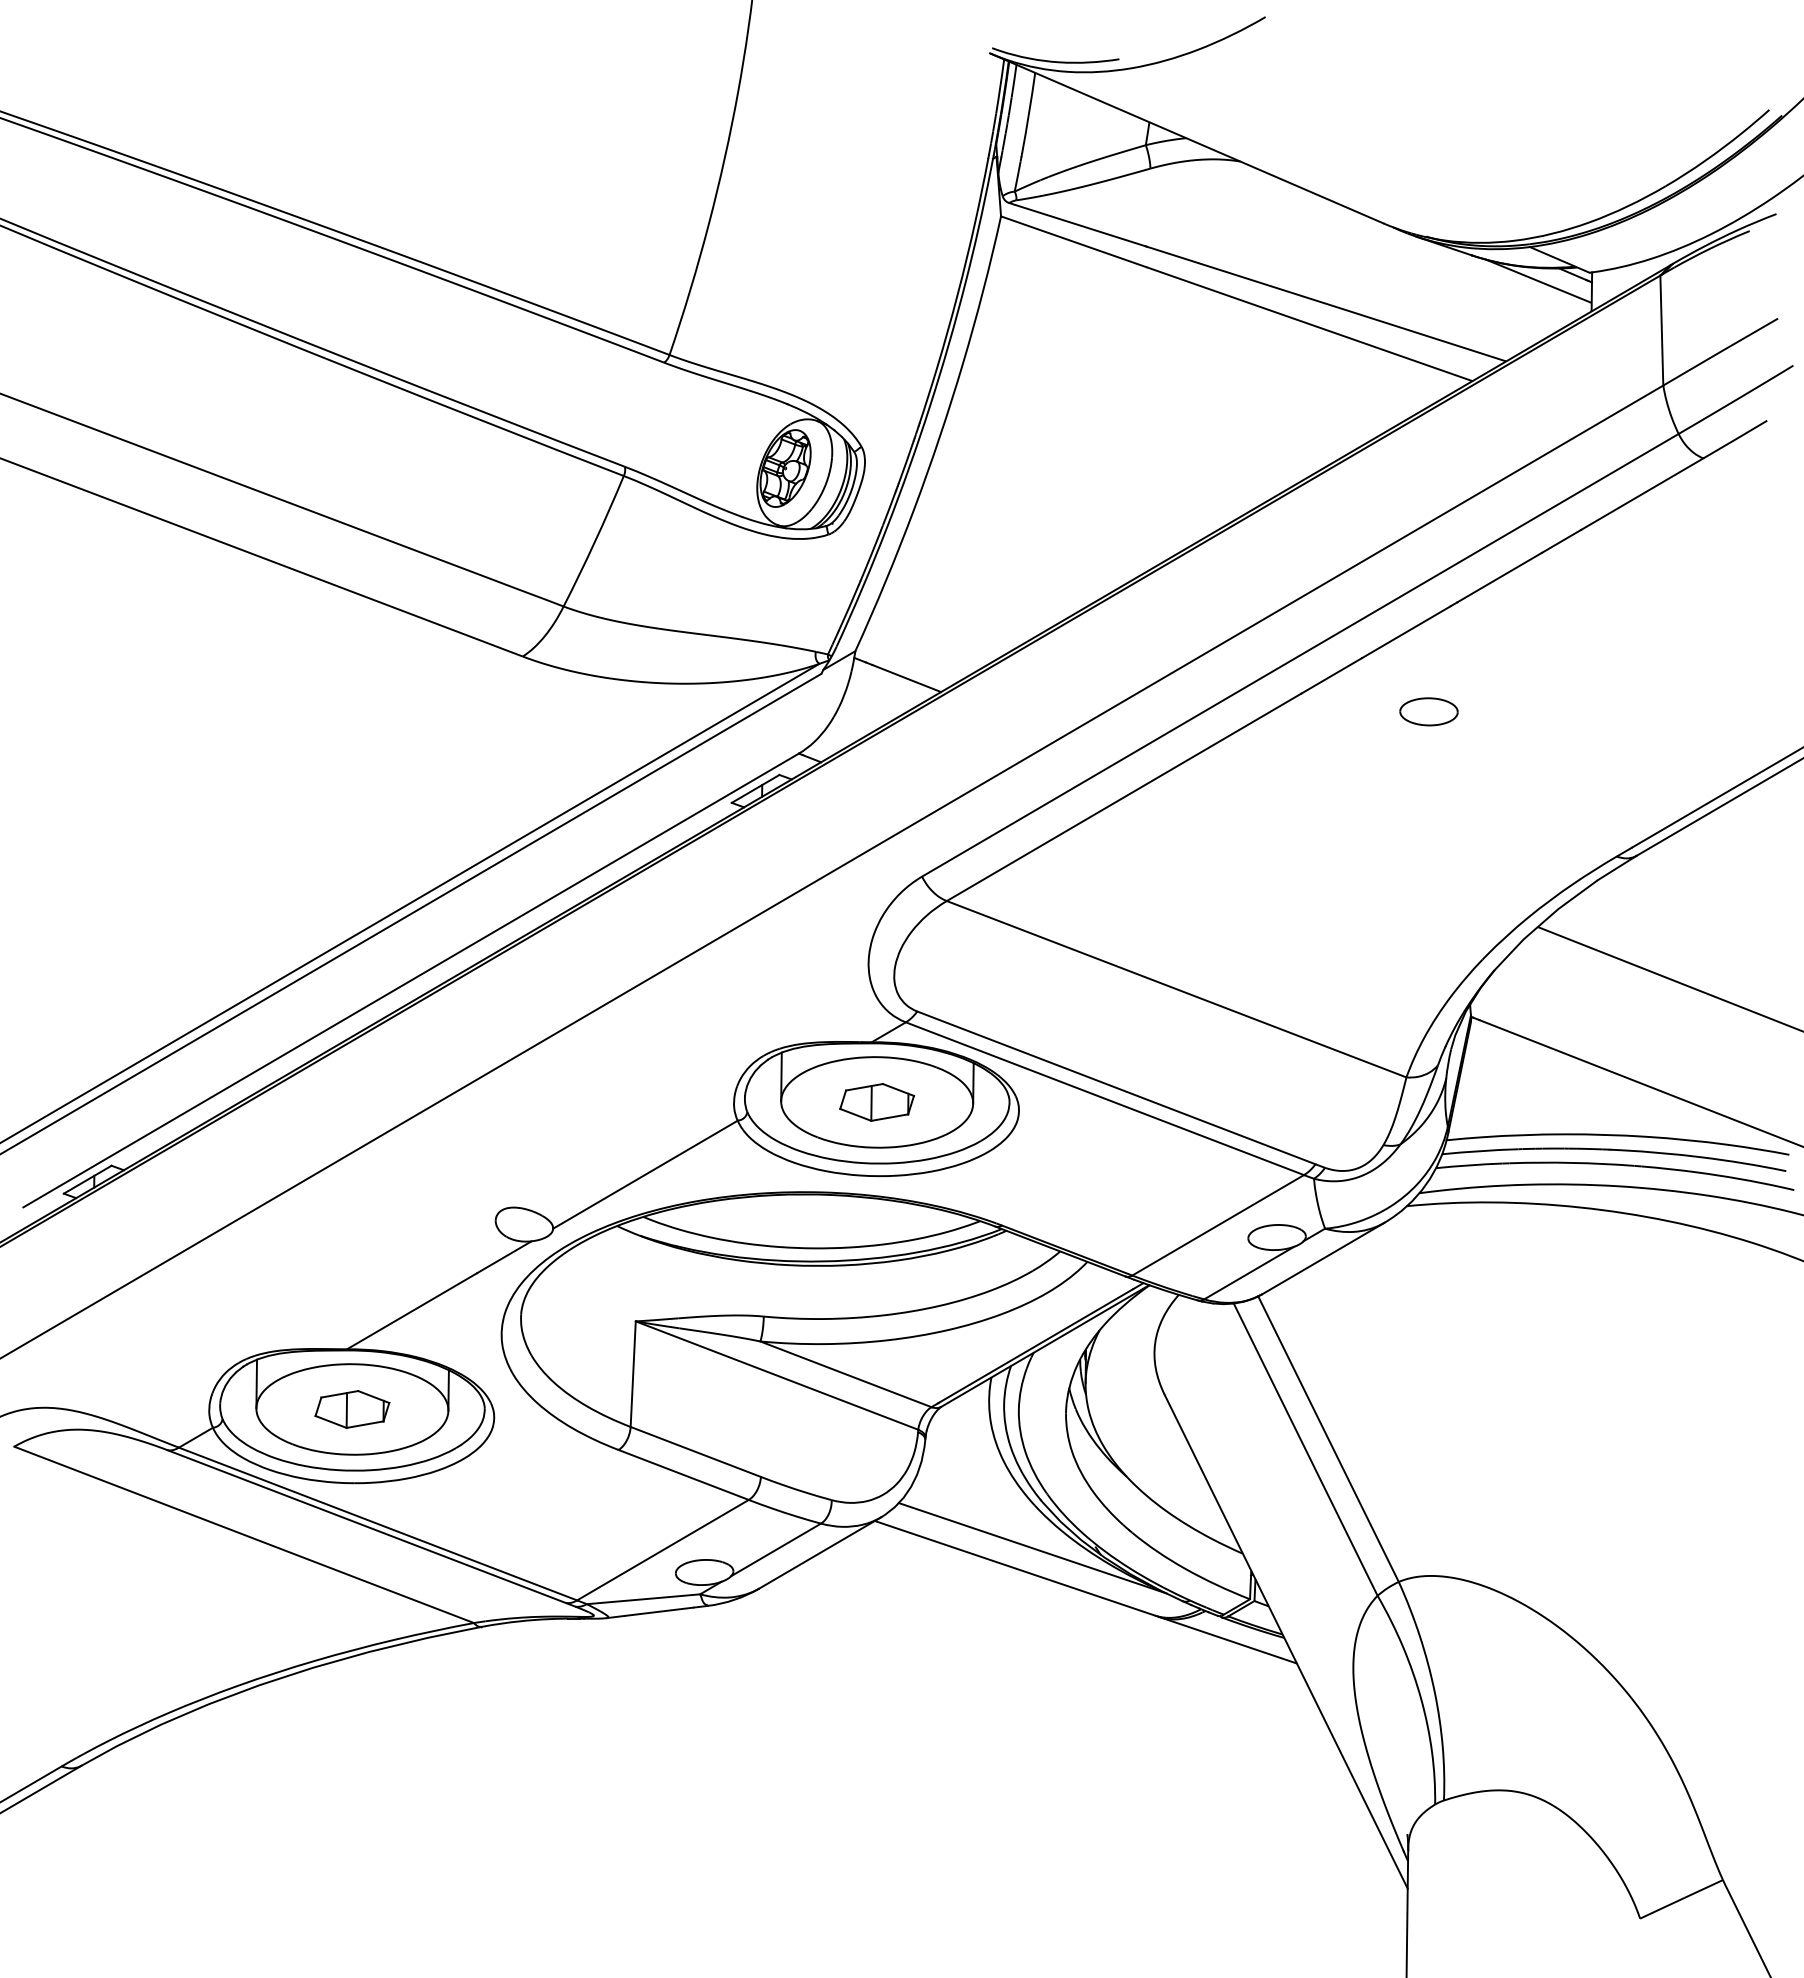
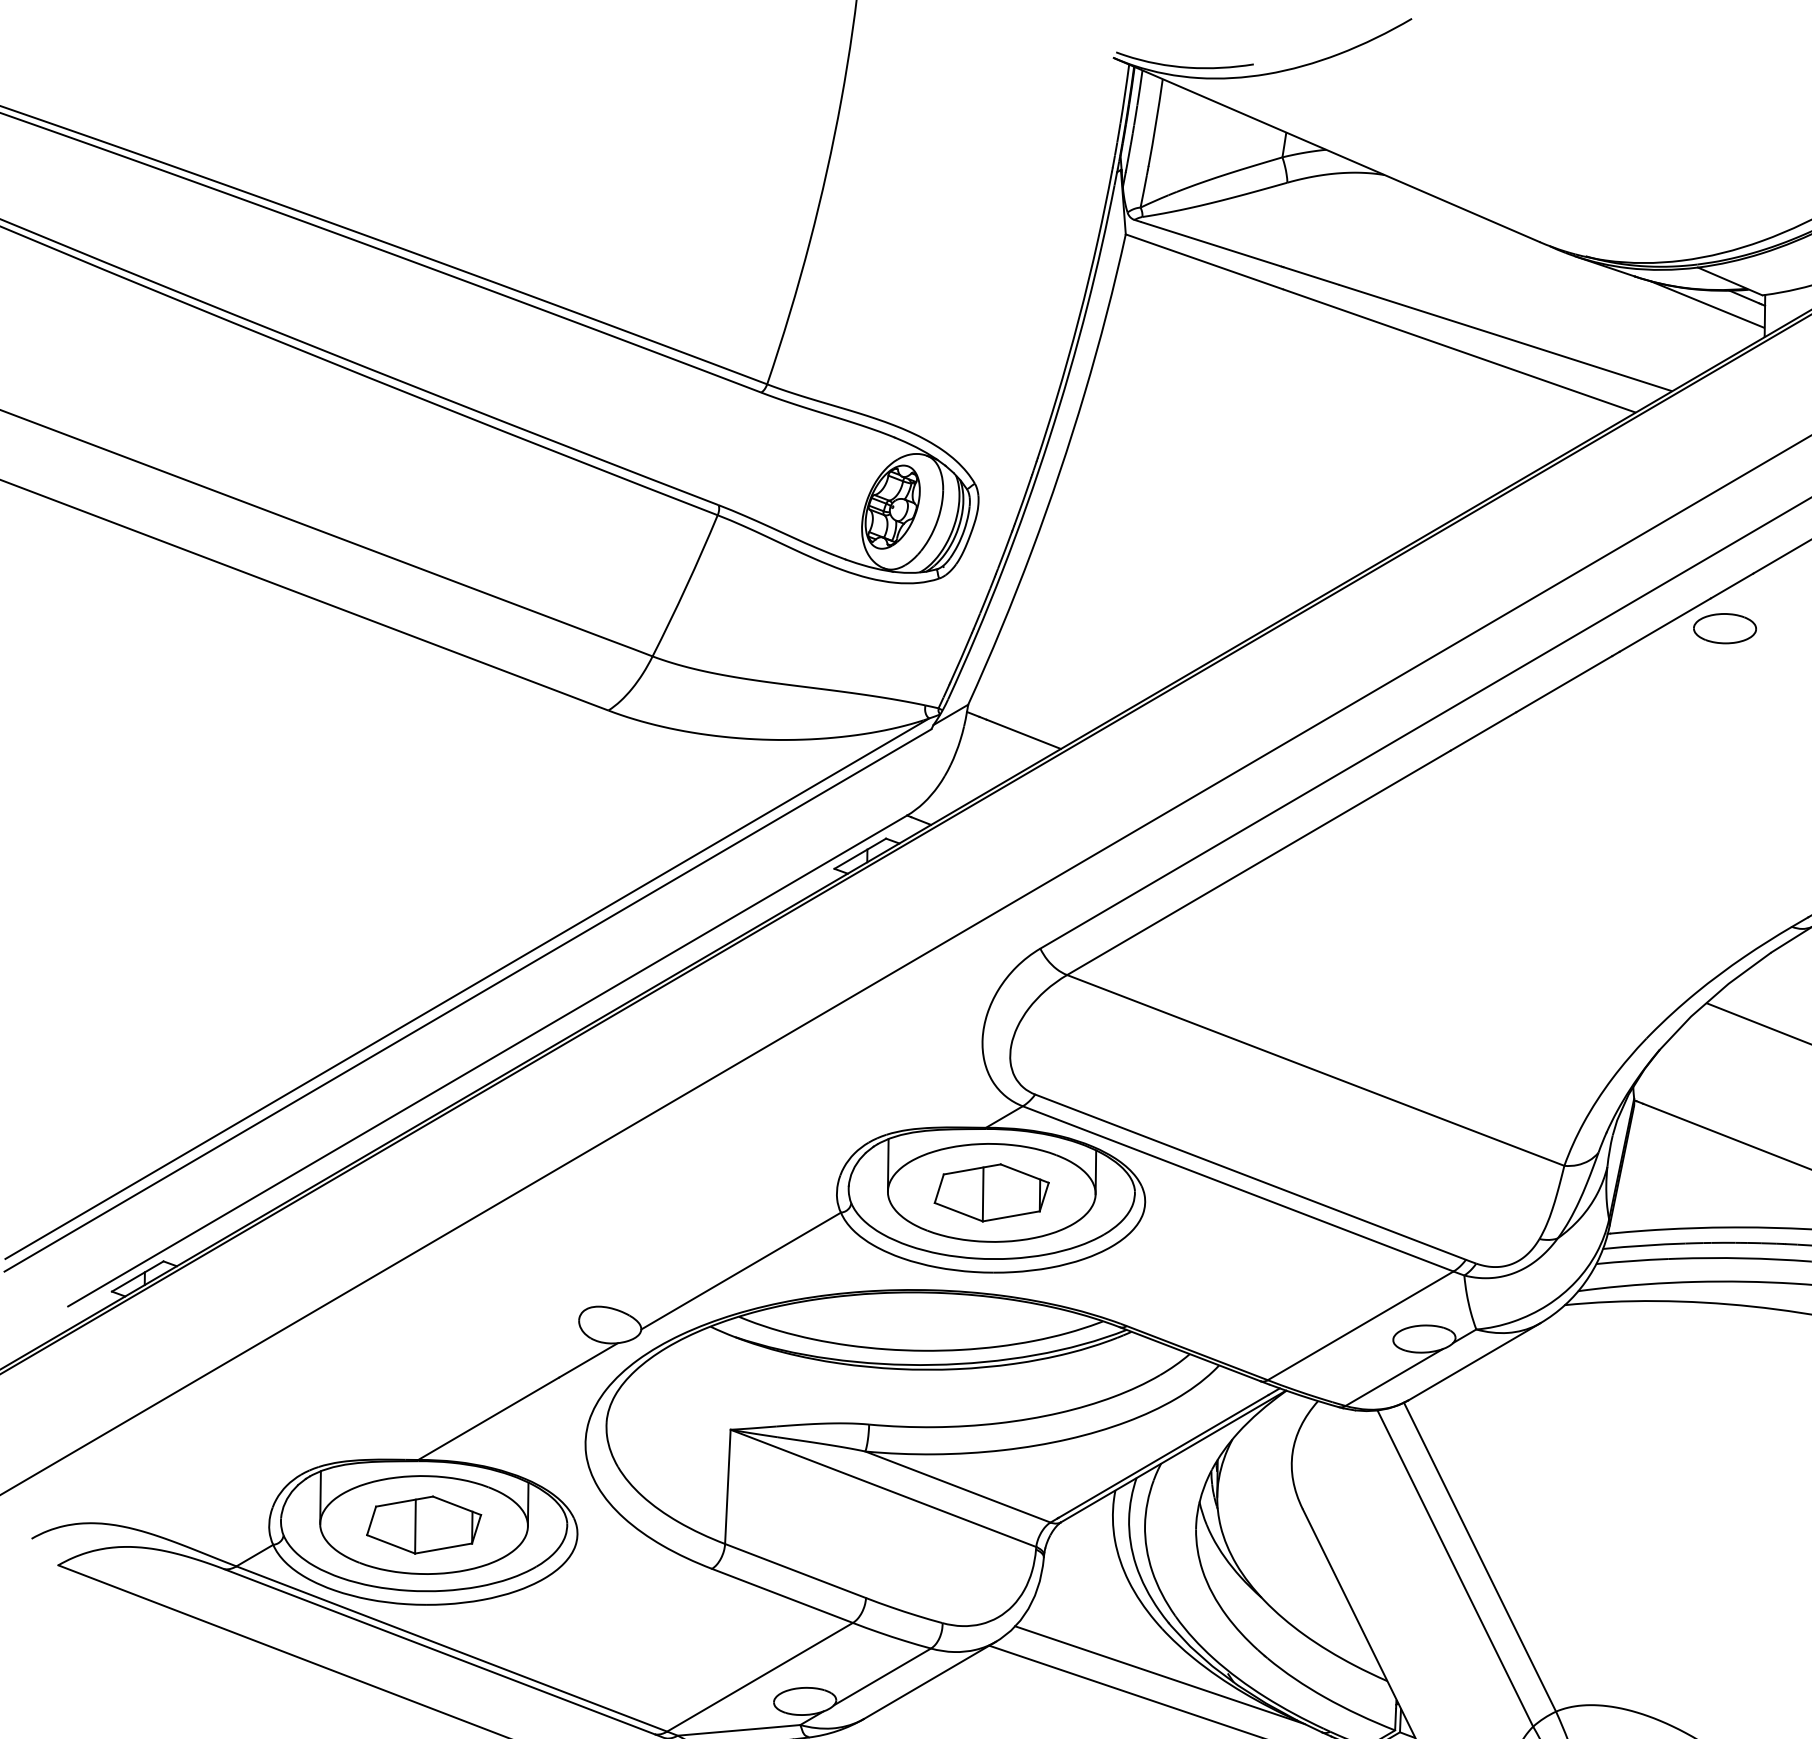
part: (1428, 711) -> (1724, 628), moved
part: (876, 1102) -> (991, 1192), size x1.43
part: (352, 1409) -> (424, 1525), size x1.43

